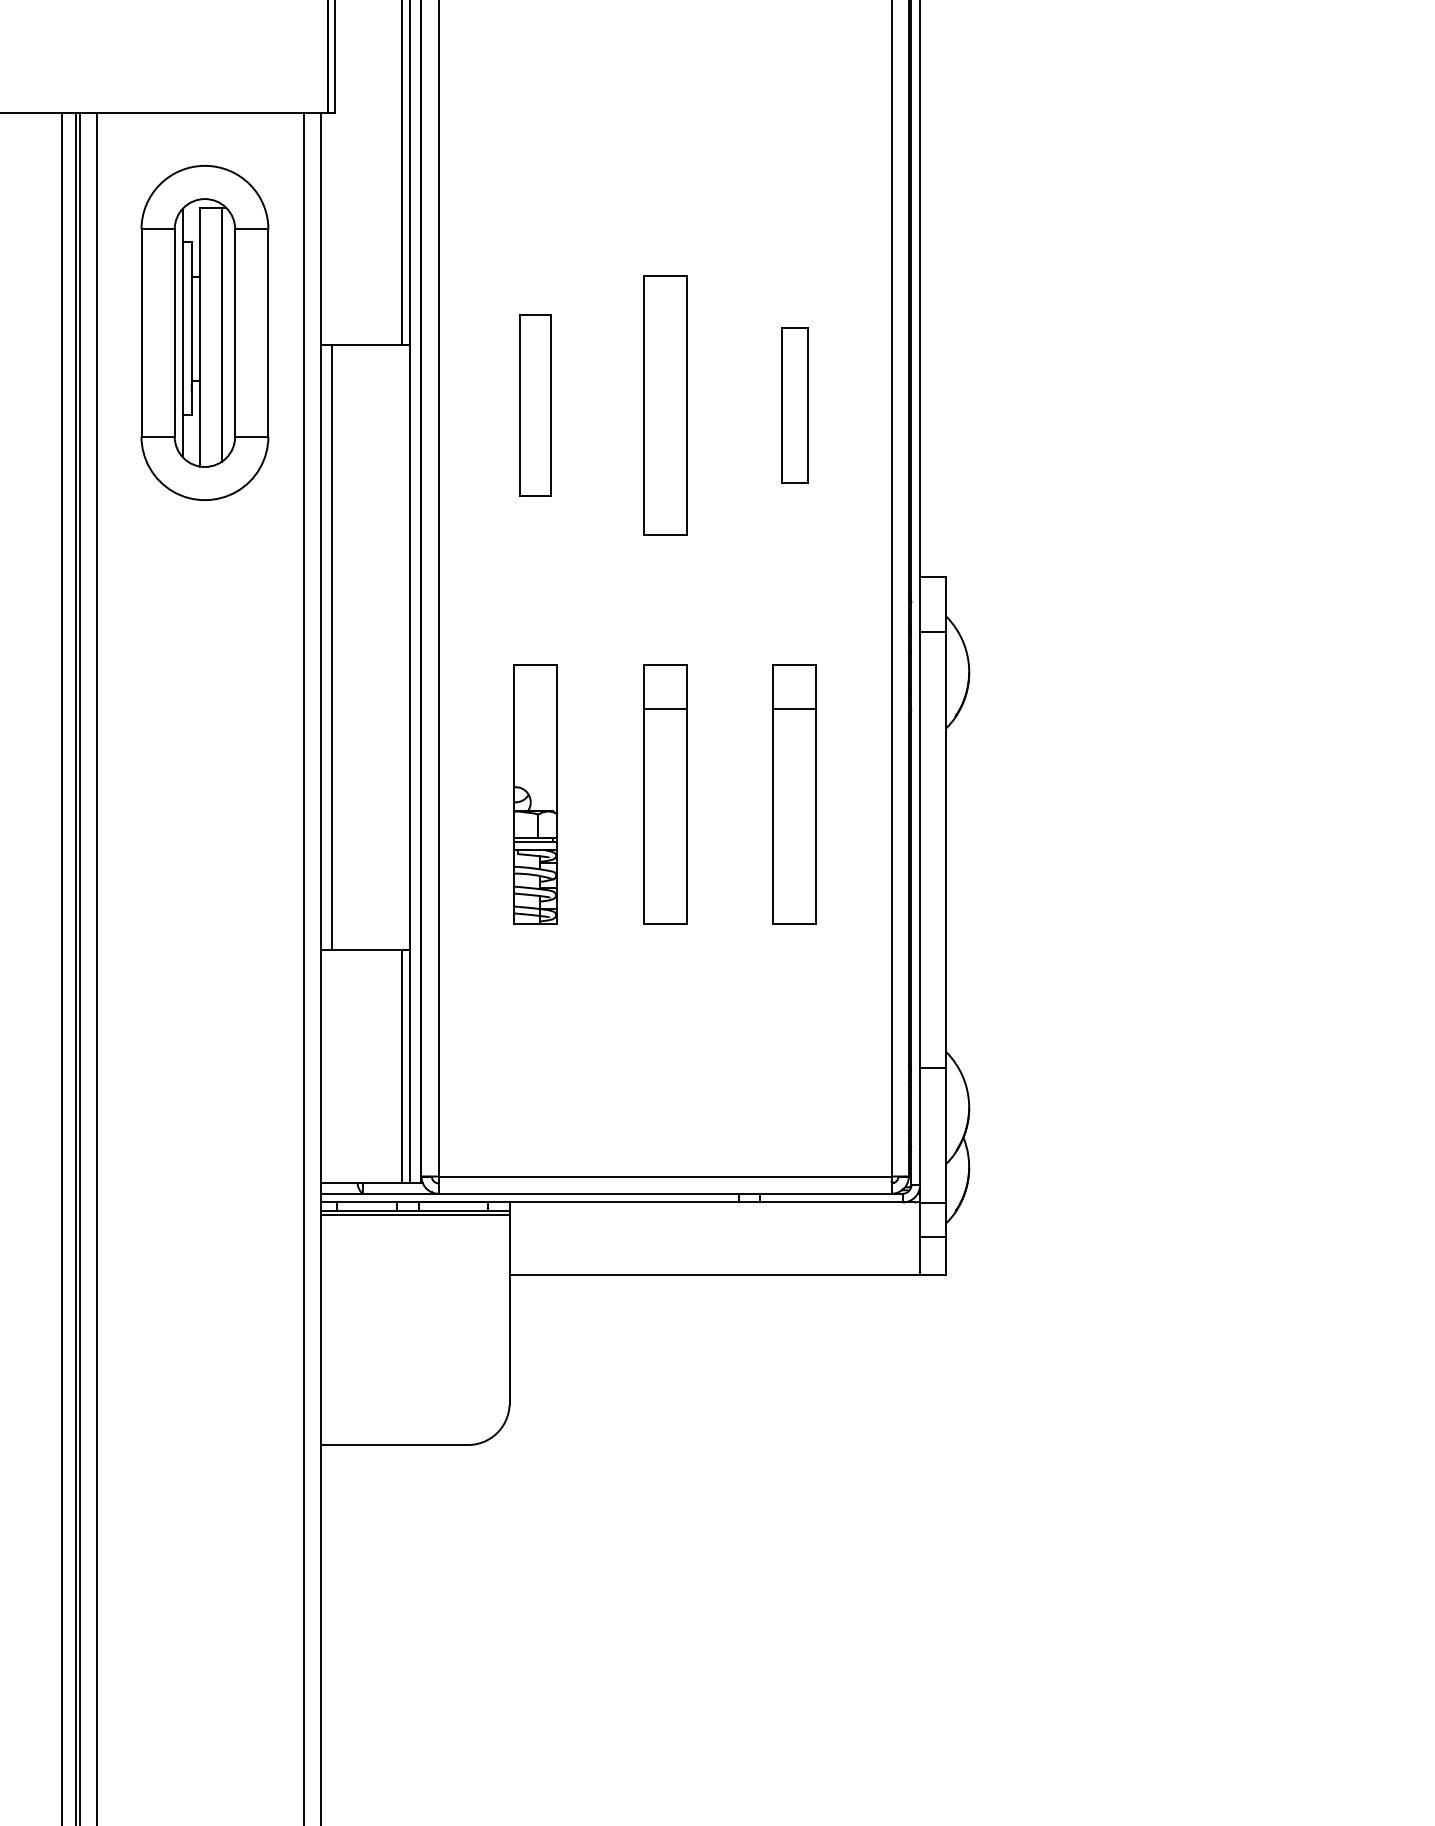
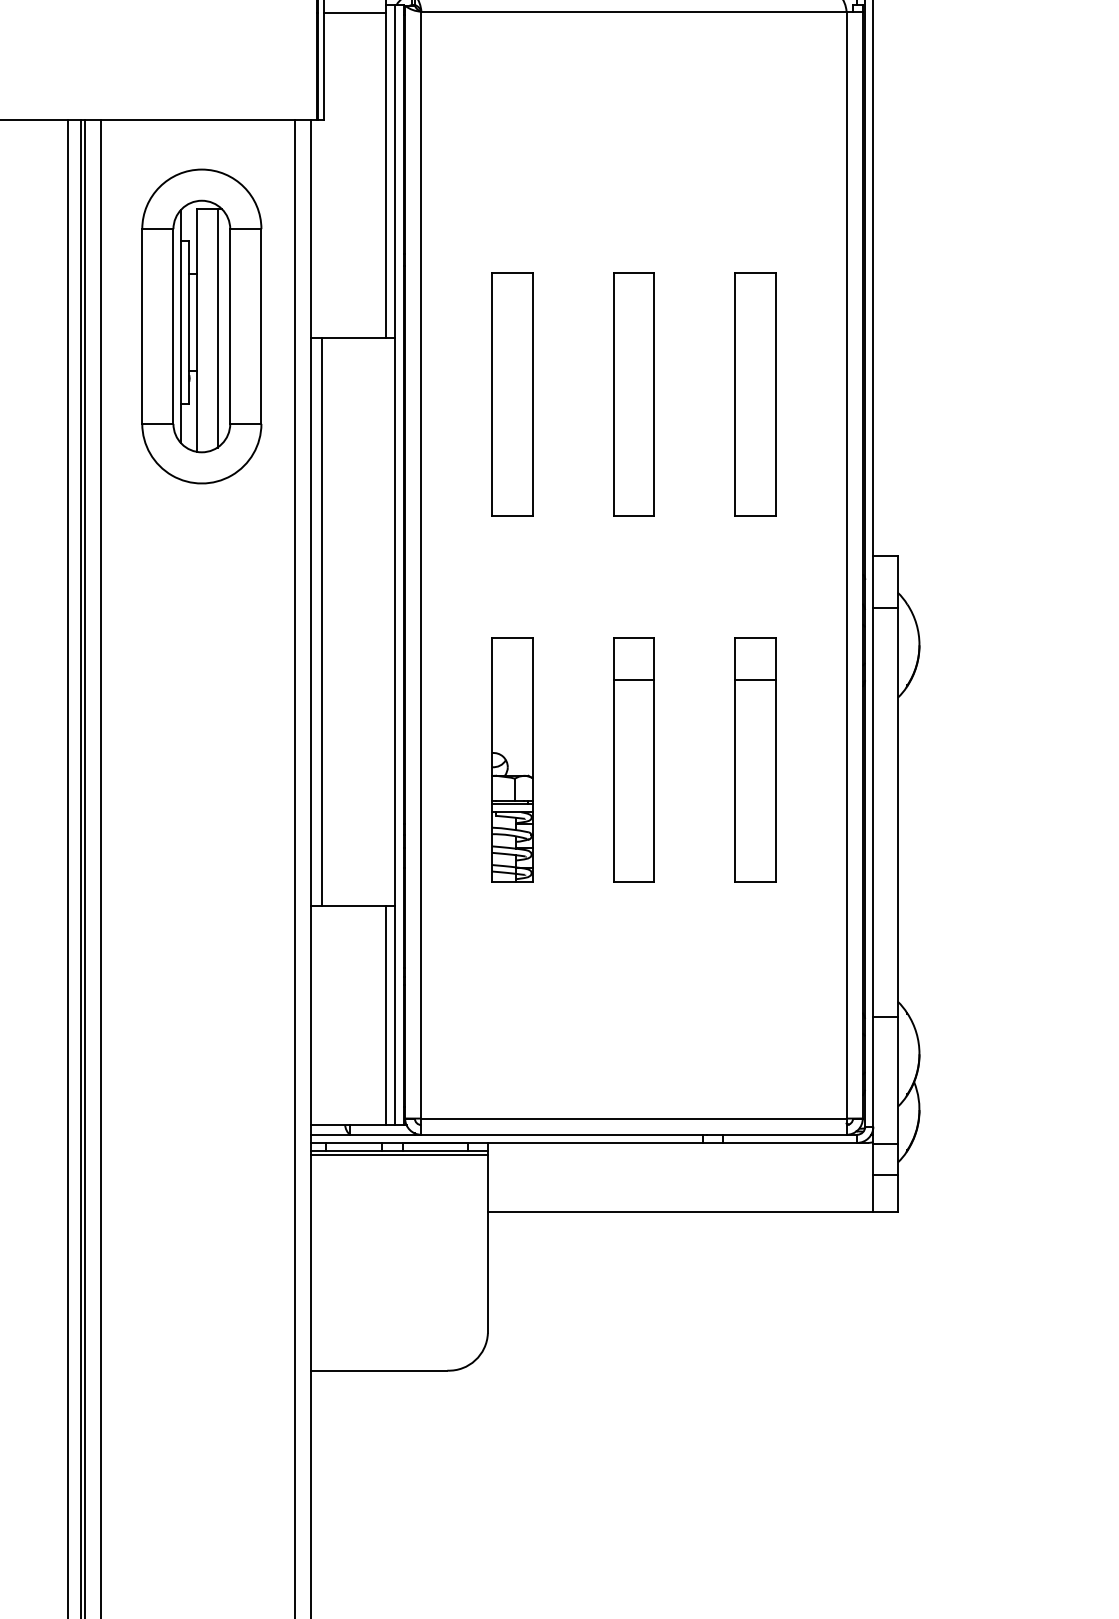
part: (535, 405) -> (512, 394), size x1.43
part: (794, 405) -> (755, 394), size x1.67

